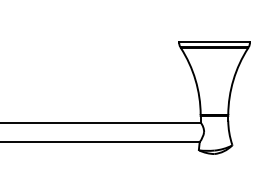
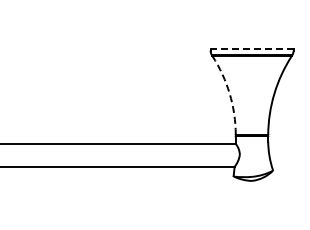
line: (214, 42) -> (252, 49), solid -> dashed
arc: (195, 79) -> (229, 93), solid -> dashed

